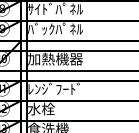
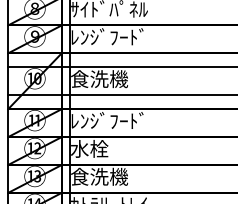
text: (55, 28) -> (109, 36), ﾊﾞｯｸﾊﾟﾈﾙ -> ﾚﾝｼﾞﾌｰﾄﾞ
text: (55, 59) -> (109, 79), 加熱機器 -> 食洗機

